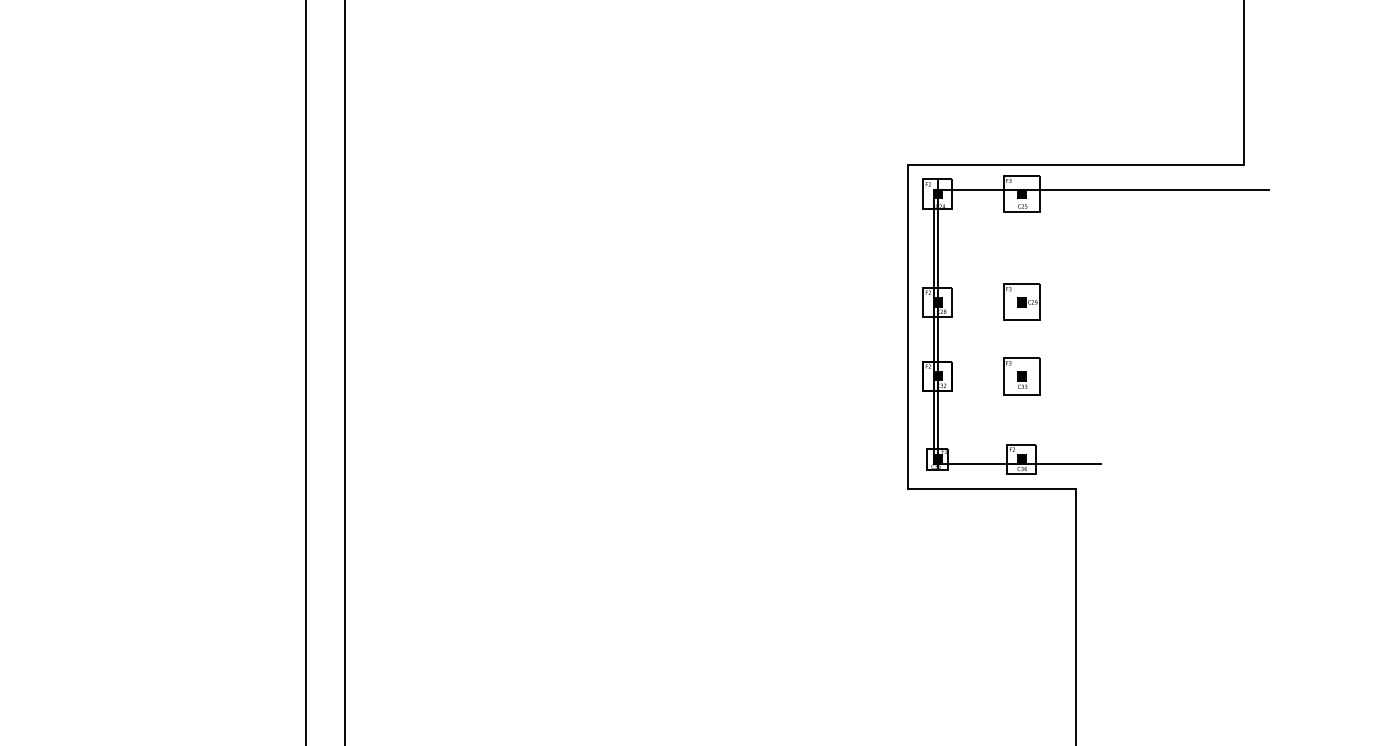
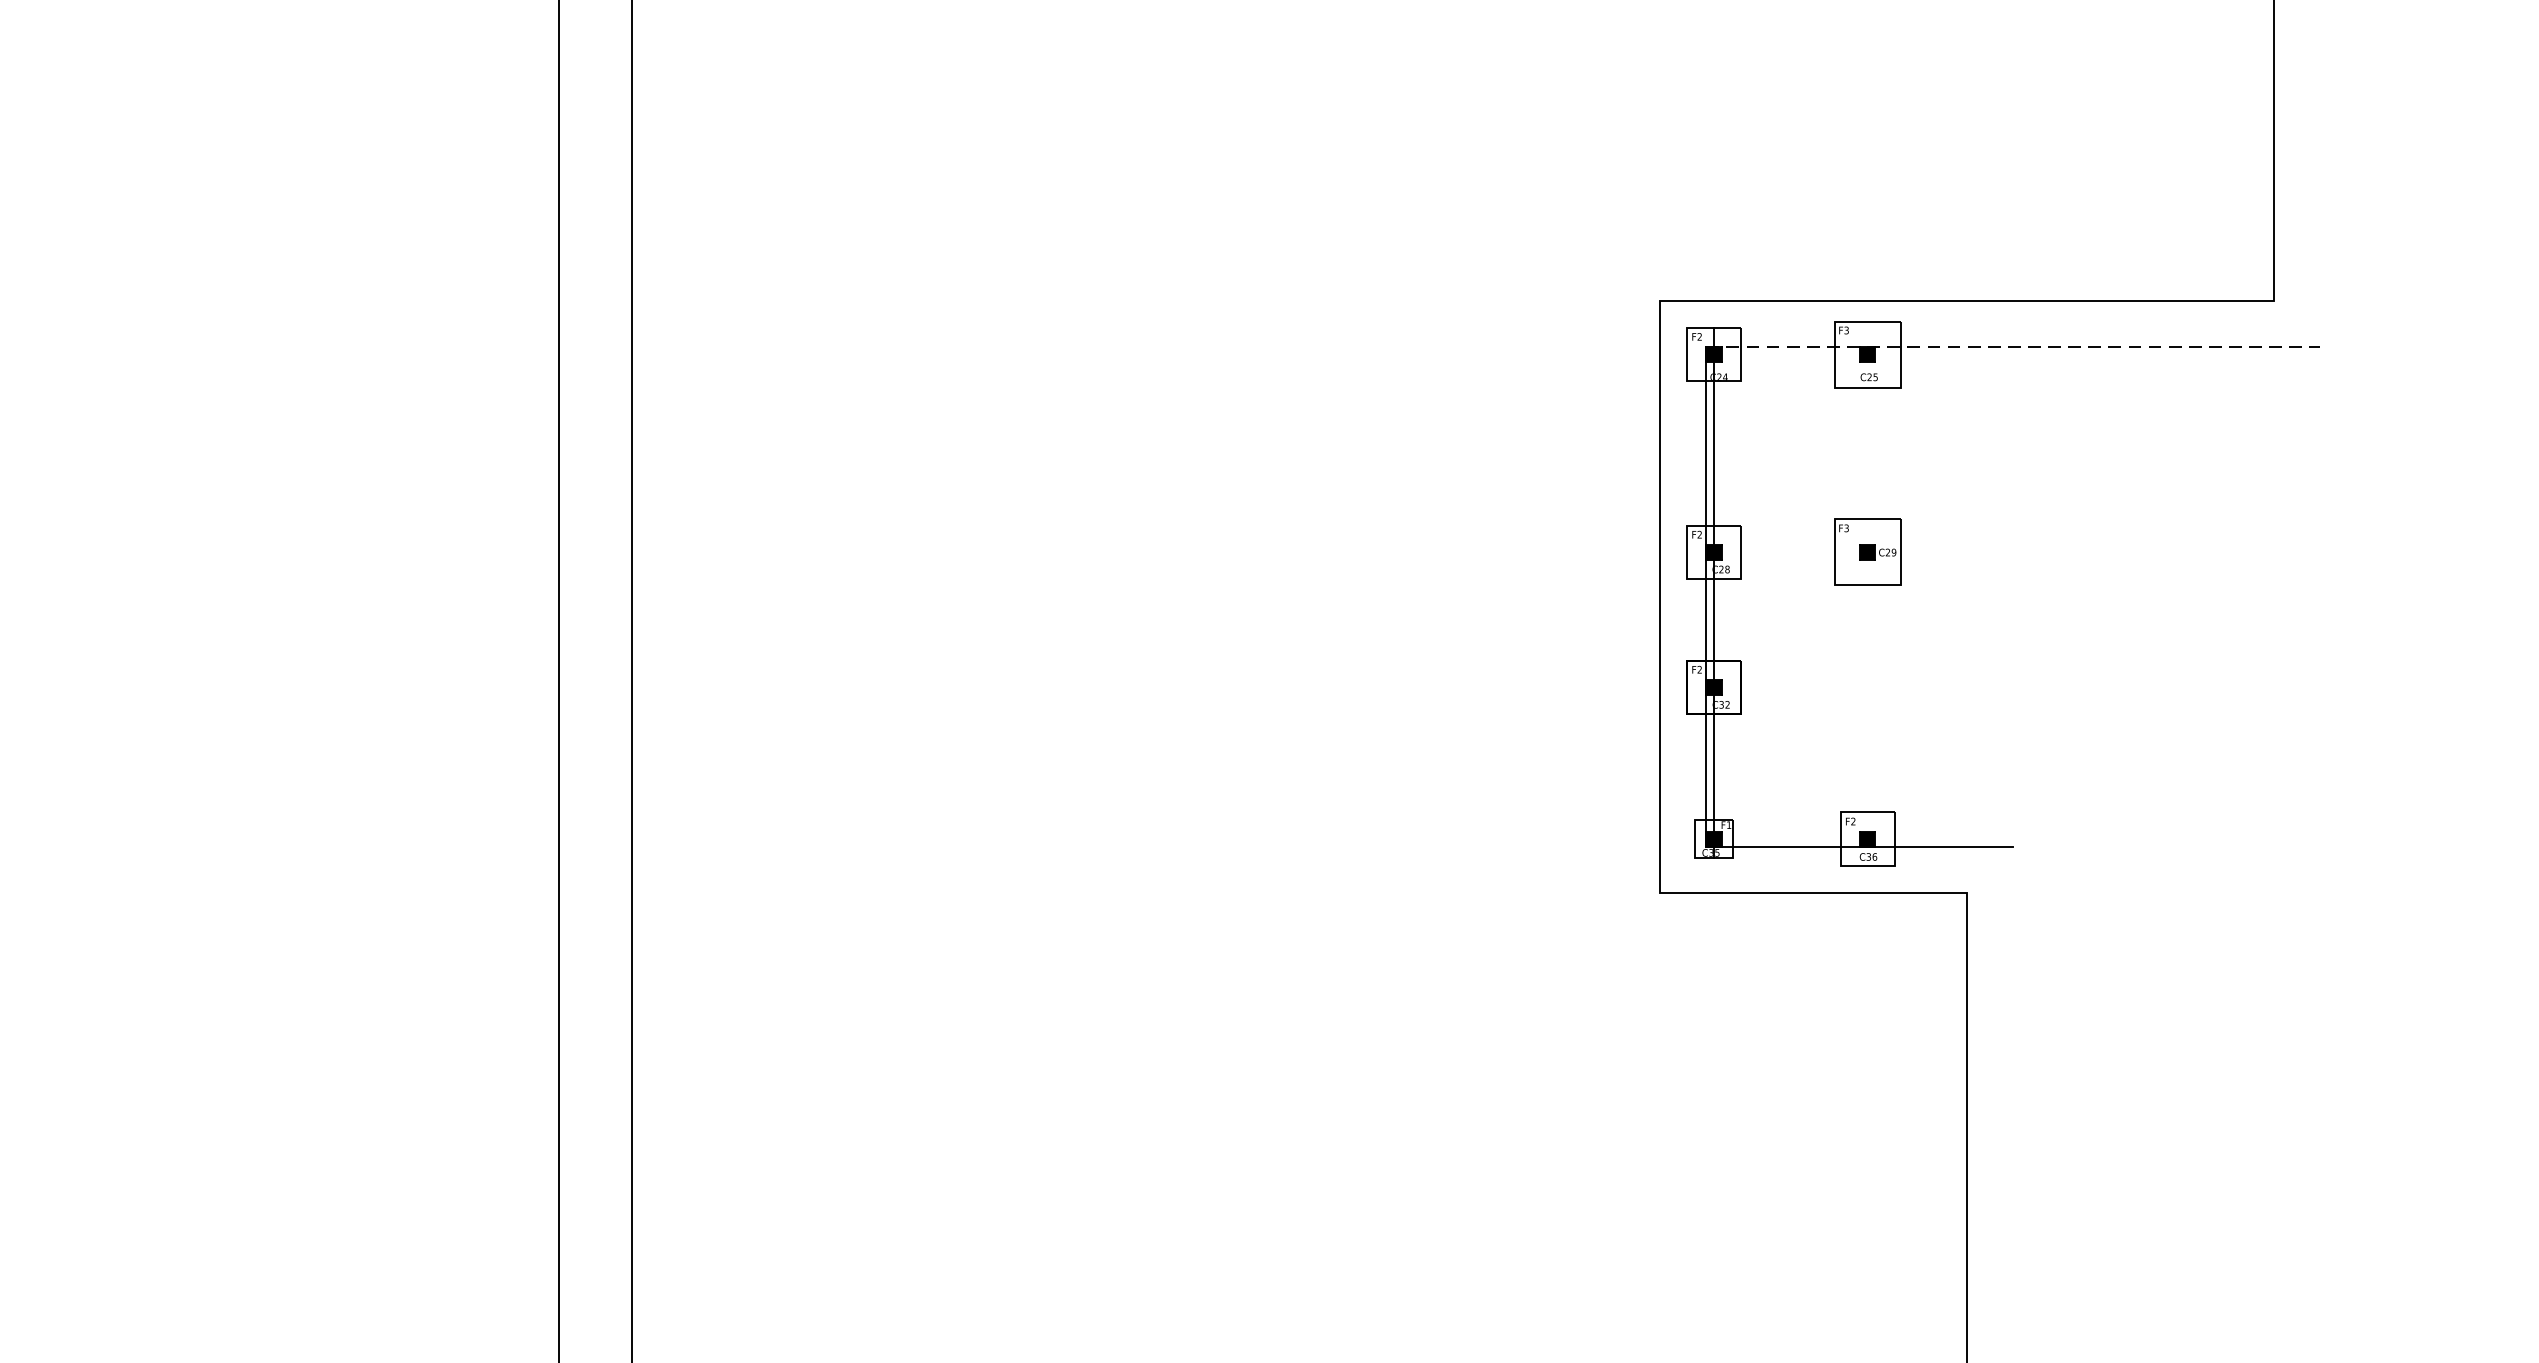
line: (1101, 189) -> (2013, 346), solid -> dashed
part: (1021, 376) -> (1867, 687), removed

